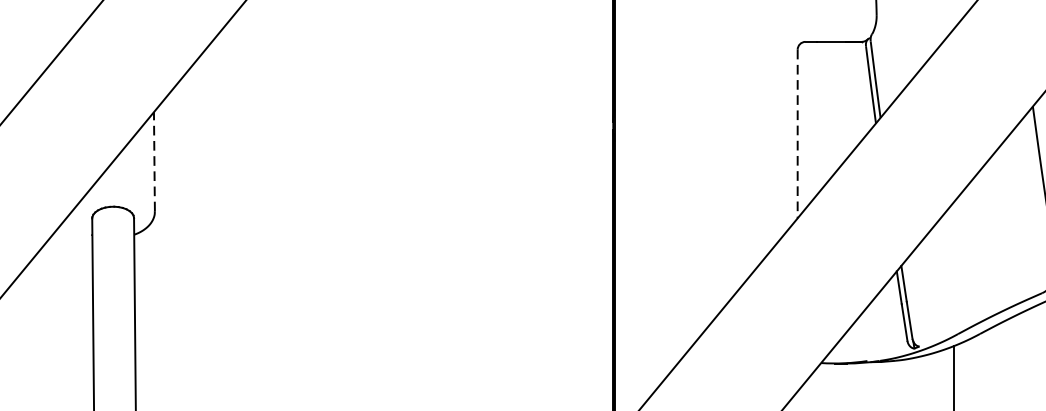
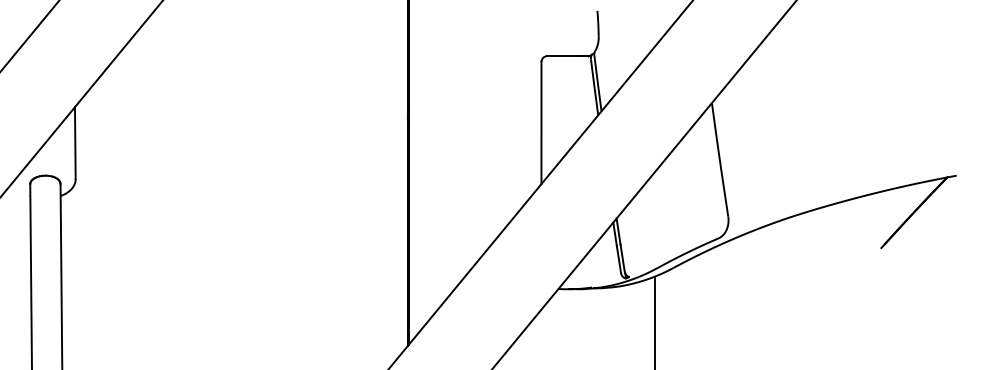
line: (797, 134) -> (541, 123), dashed -> solid
line: (154, 162) -> (75, 143), dashed -> solid

